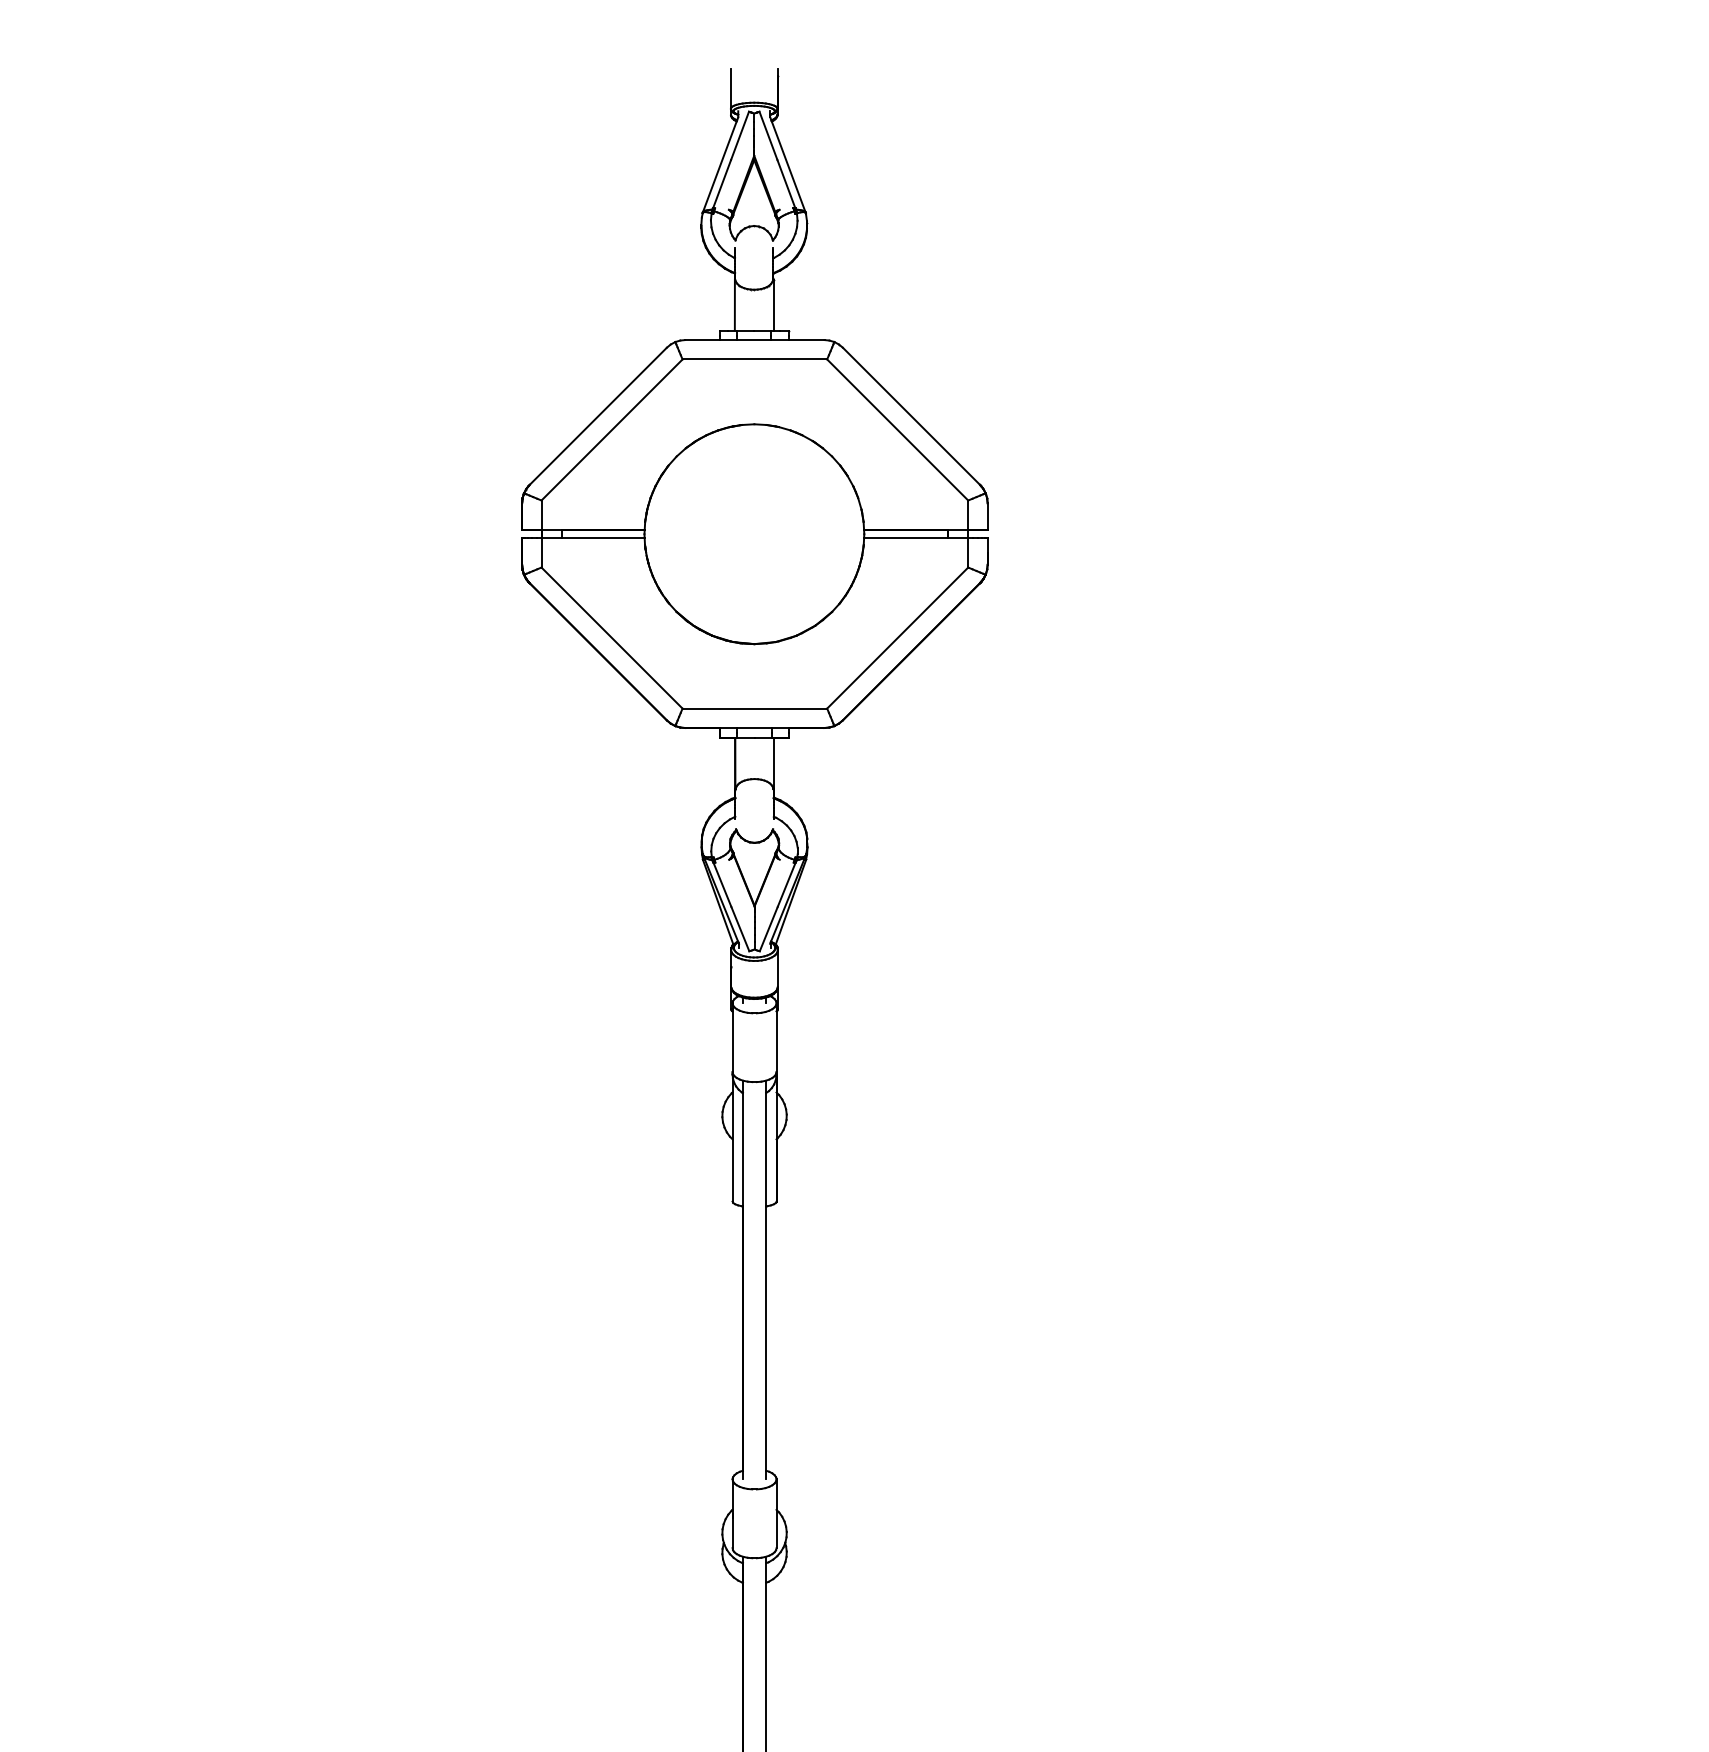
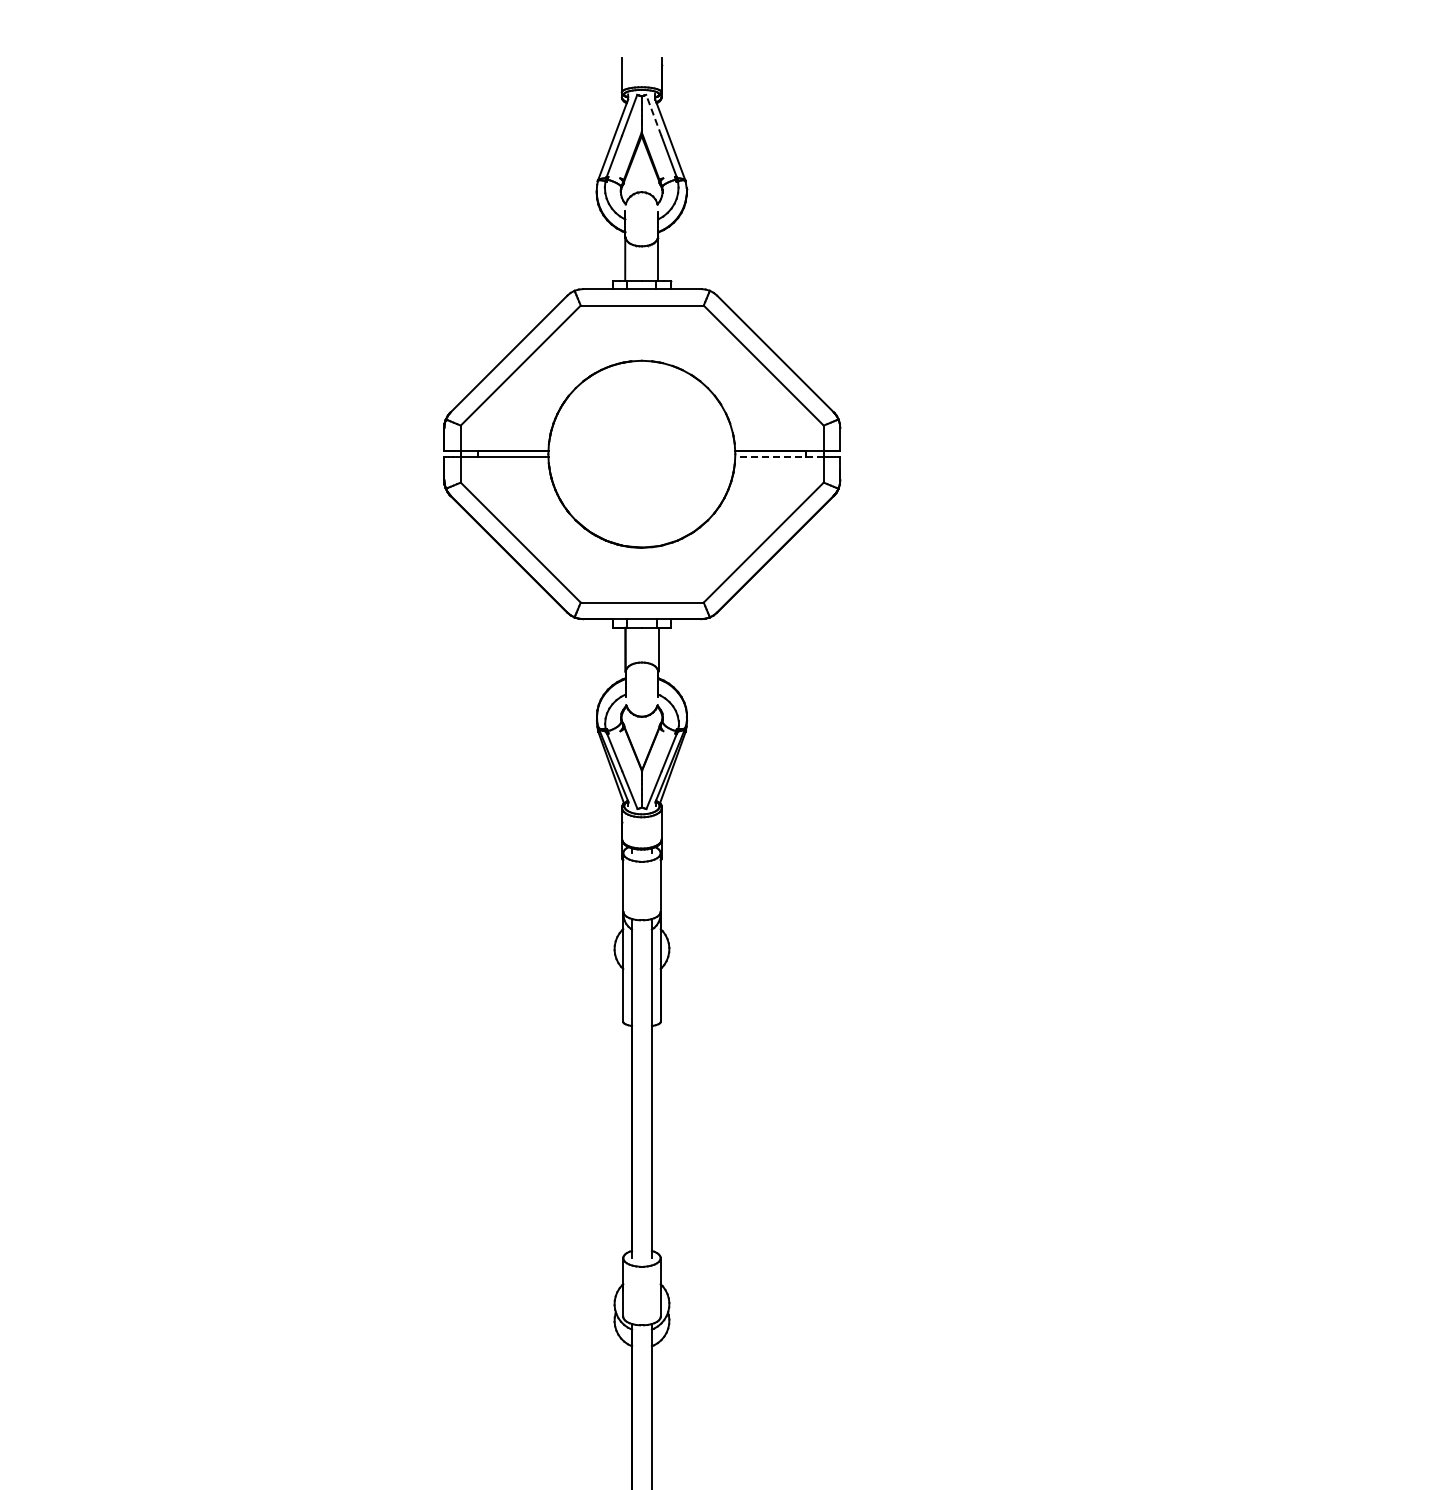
line: (768, 135) -> (653, 115), solid -> dashed
line: (915, 538) -> (778, 457), solid -> dashed

